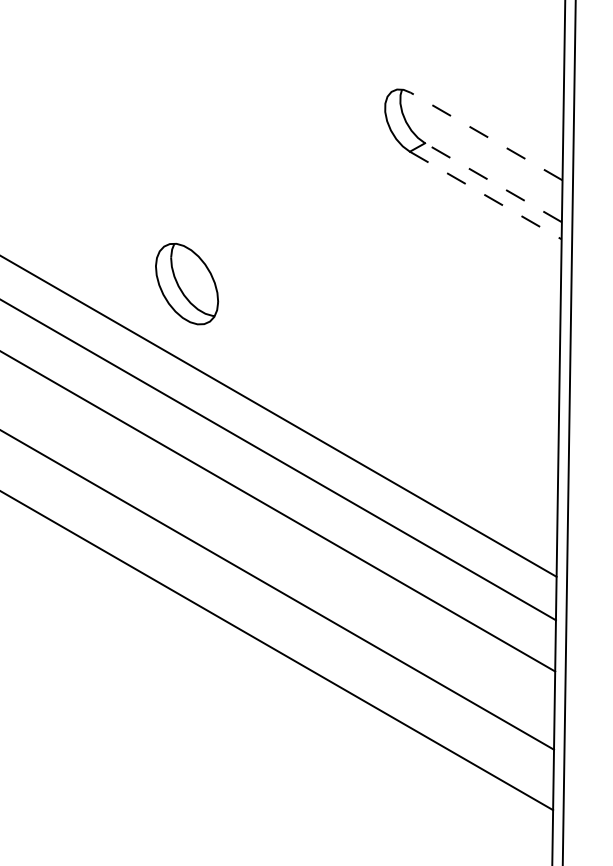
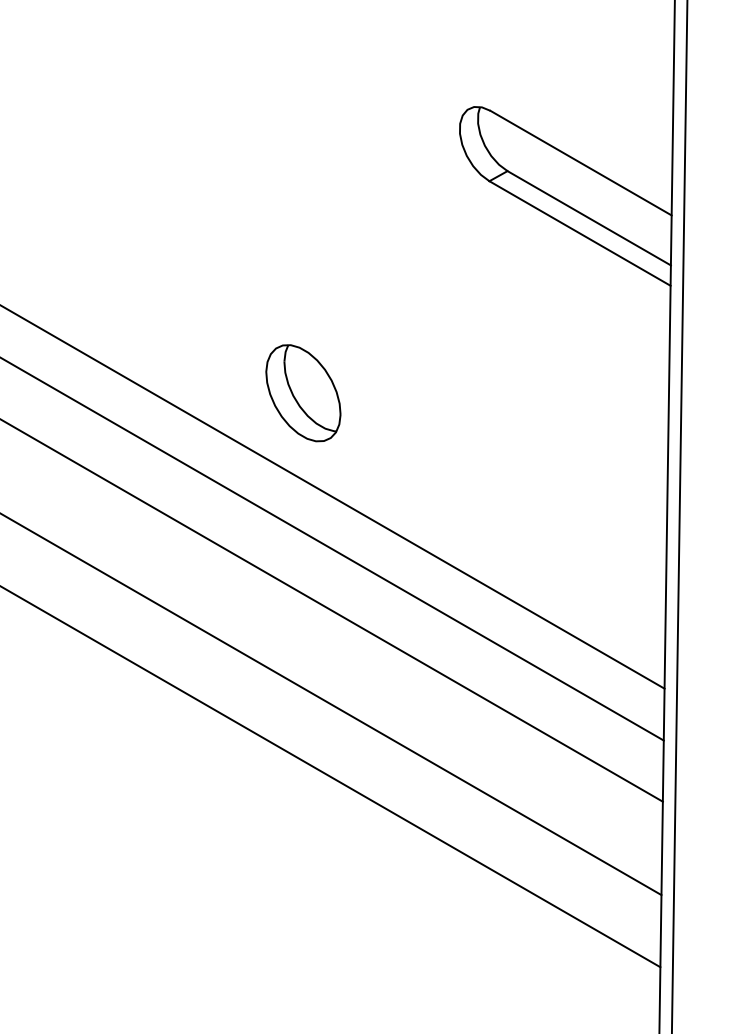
line: (487, 136) -> (581, 163), dashed -> solid
line: (492, 182) -> (588, 218), dashed -> solid
line: (486, 195) -> (580, 233), dashed -> solid
part: (187, 284) -> (303, 393), moved

